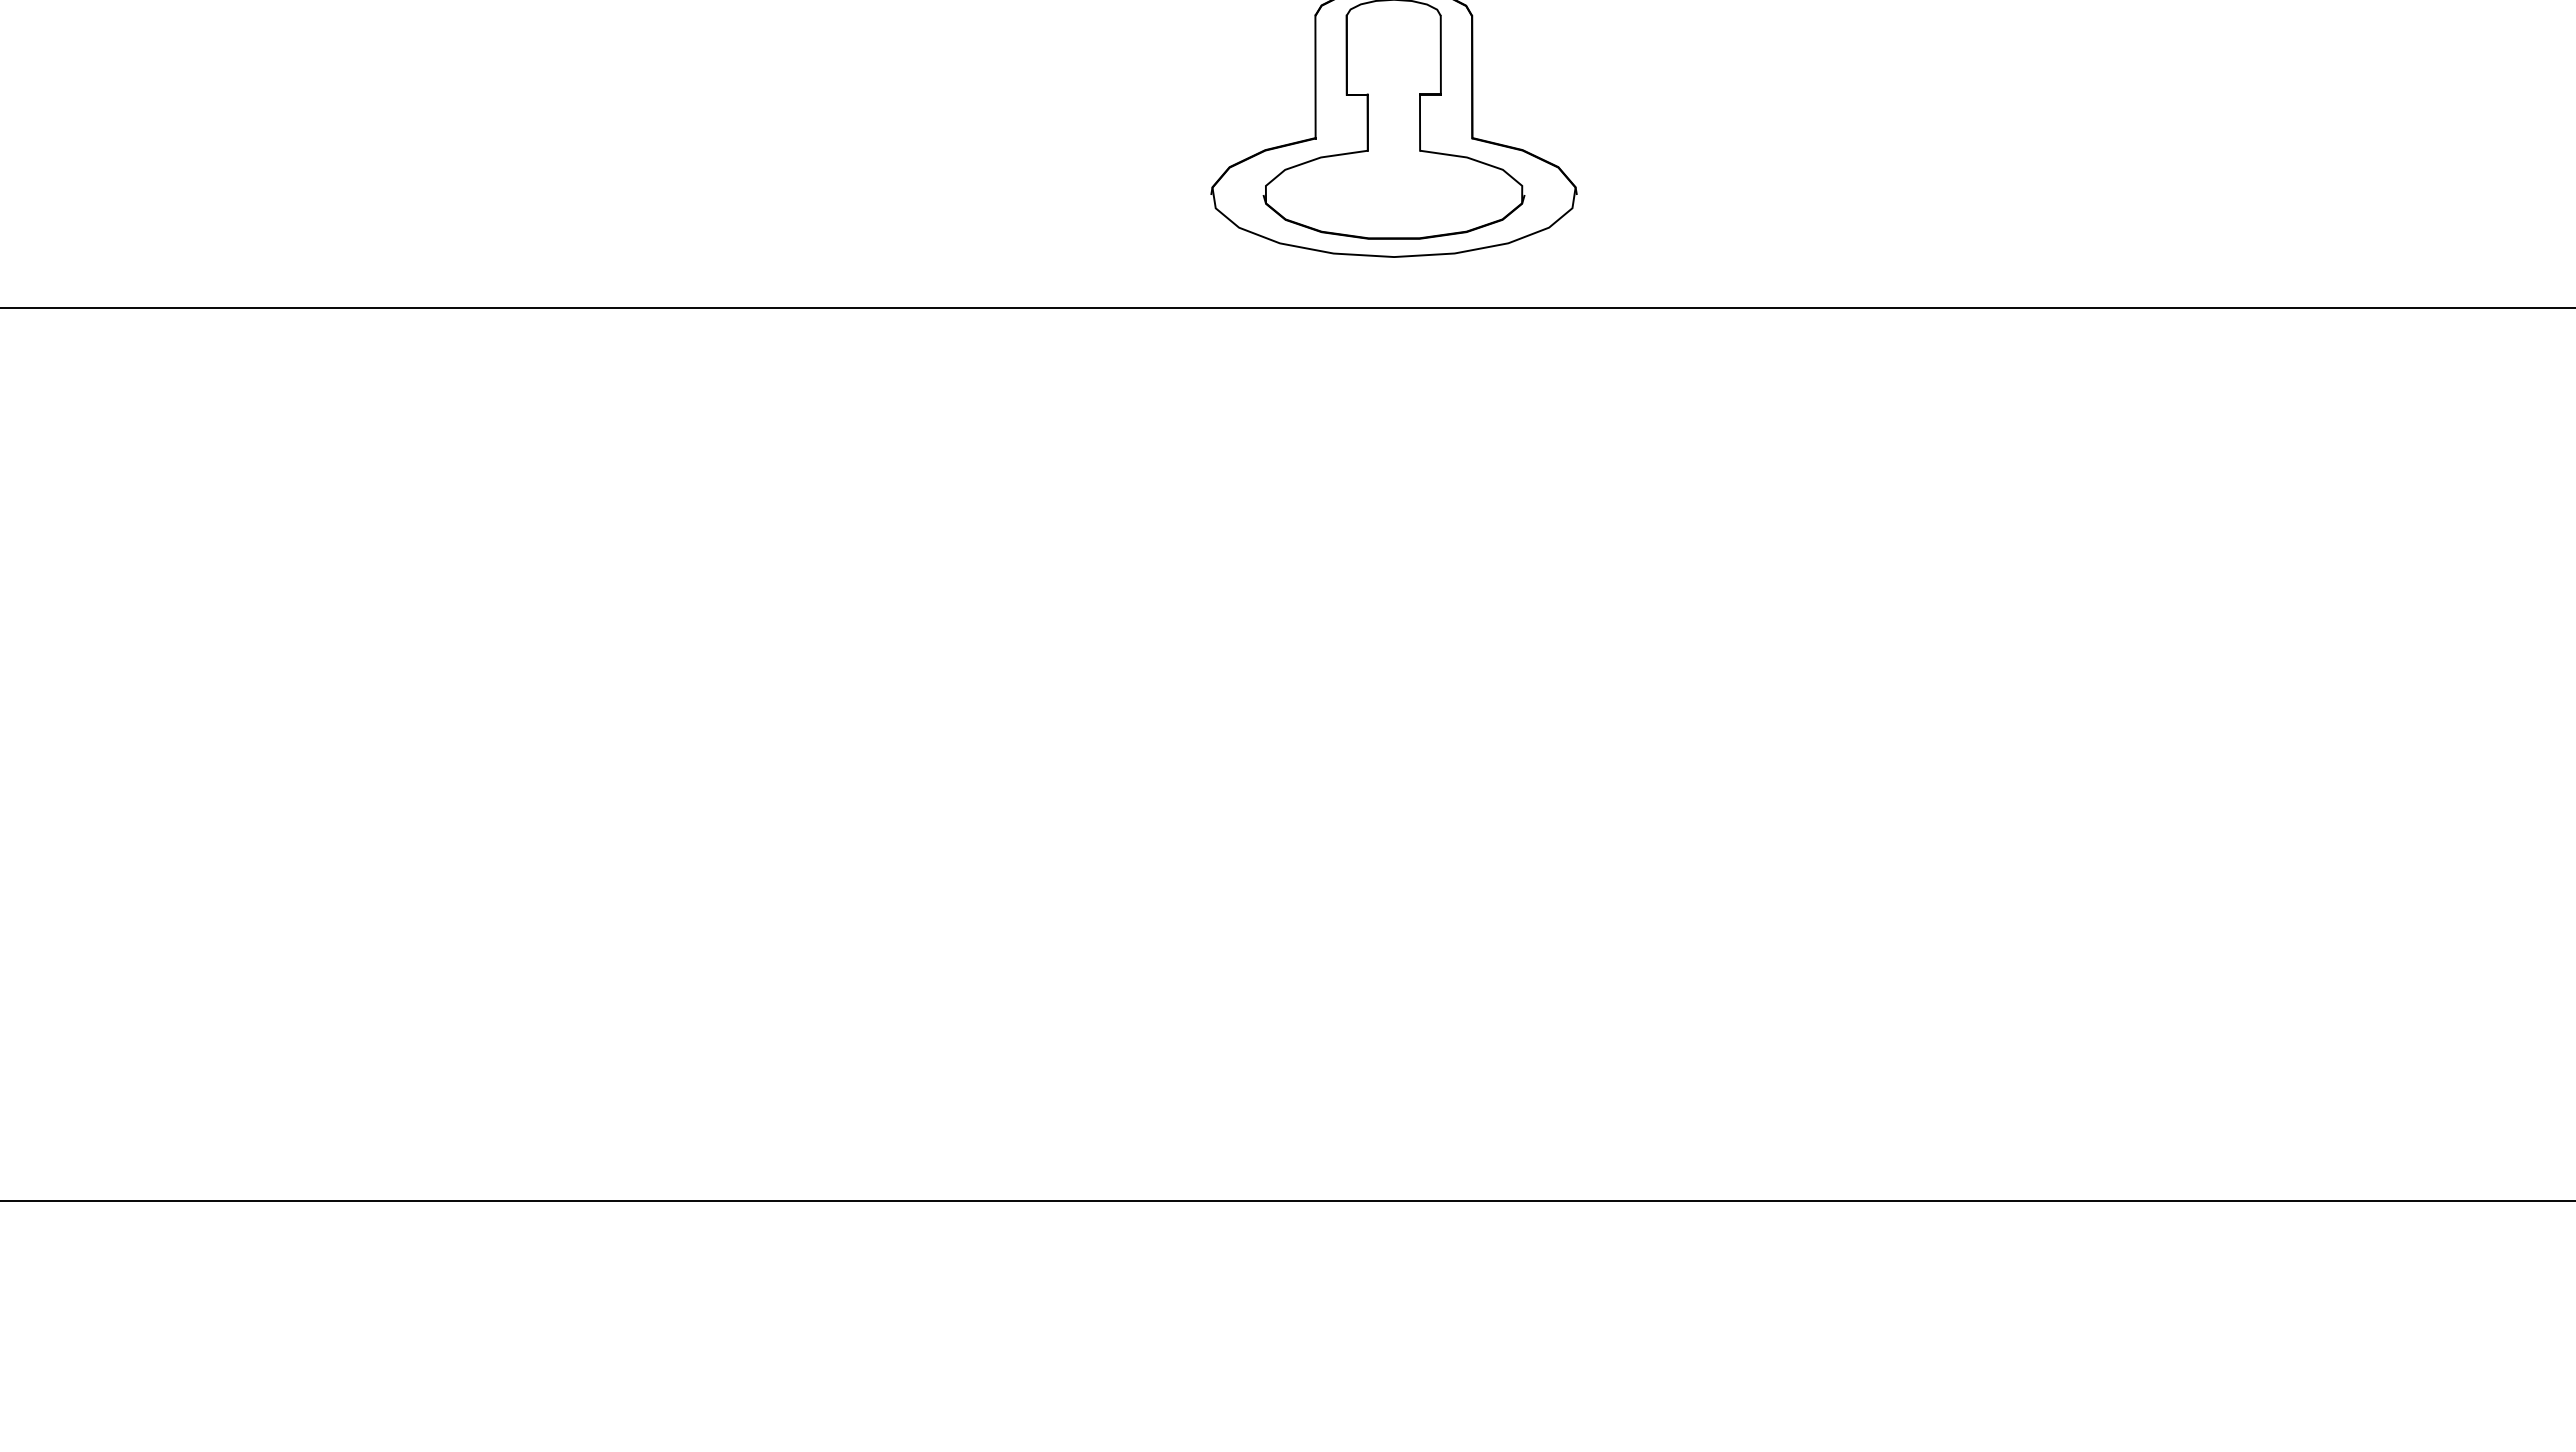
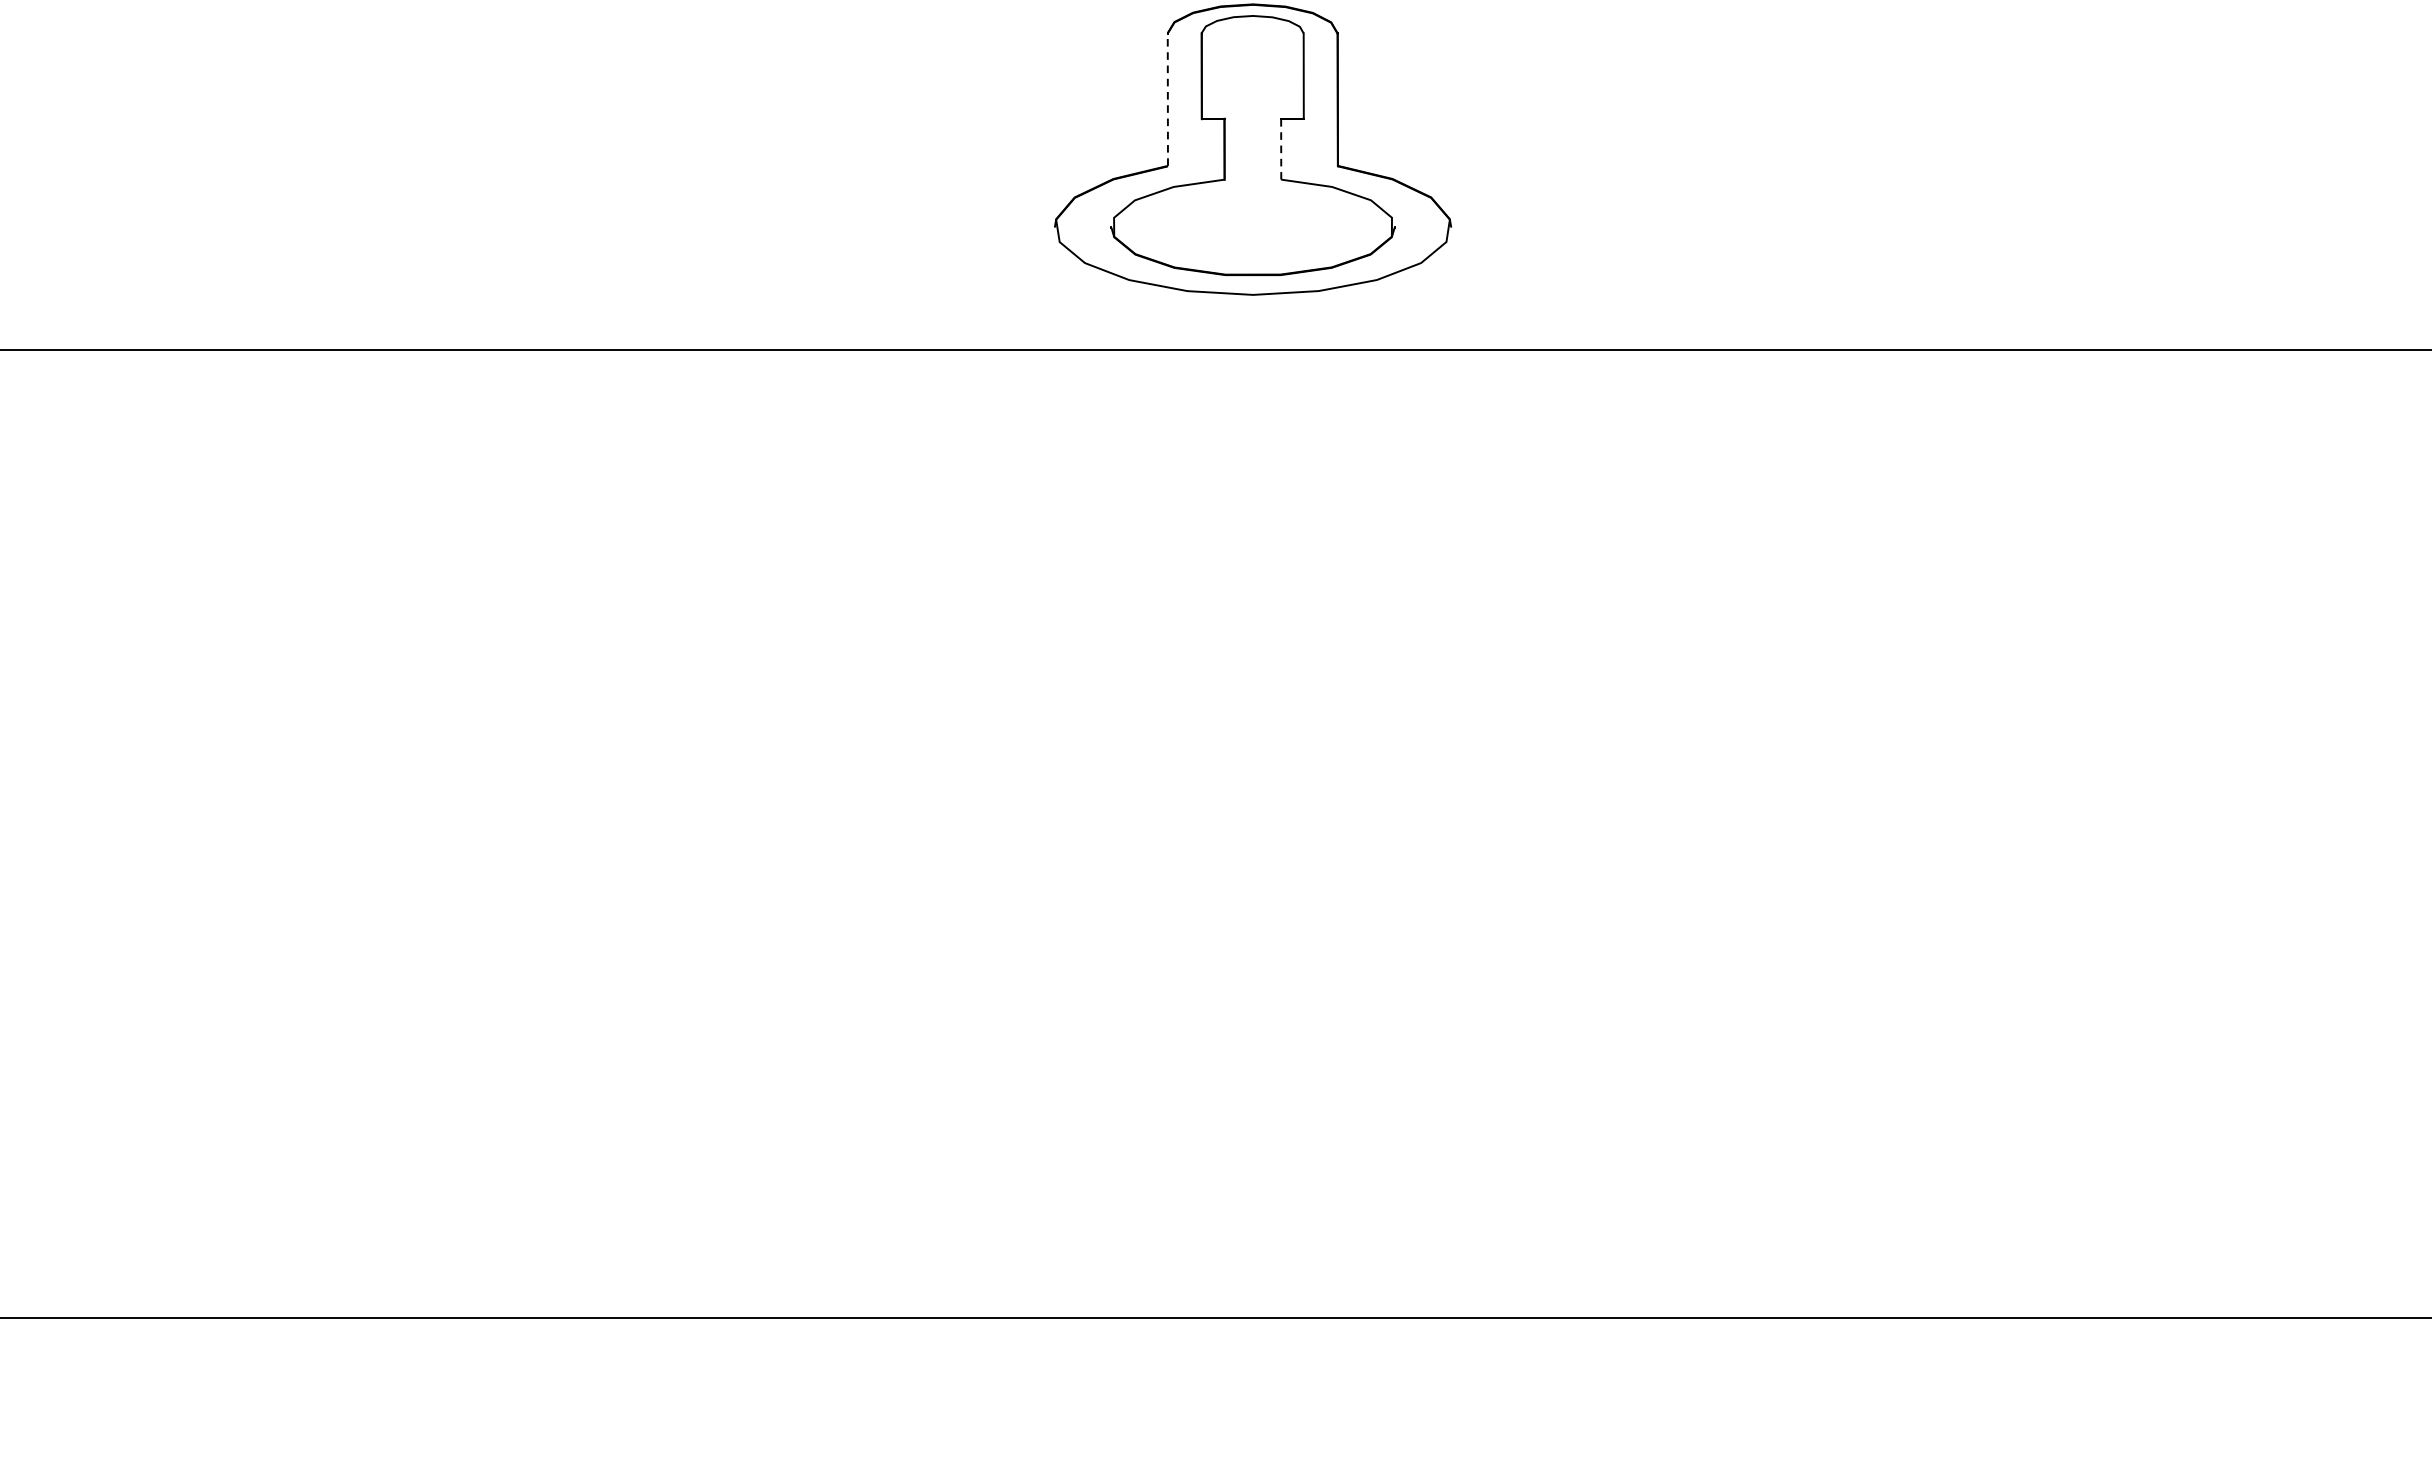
line: (1315, 76) -> (1167, 99), solid -> dashed
line: (1420, 122) -> (1281, 149), solid -> dashed

